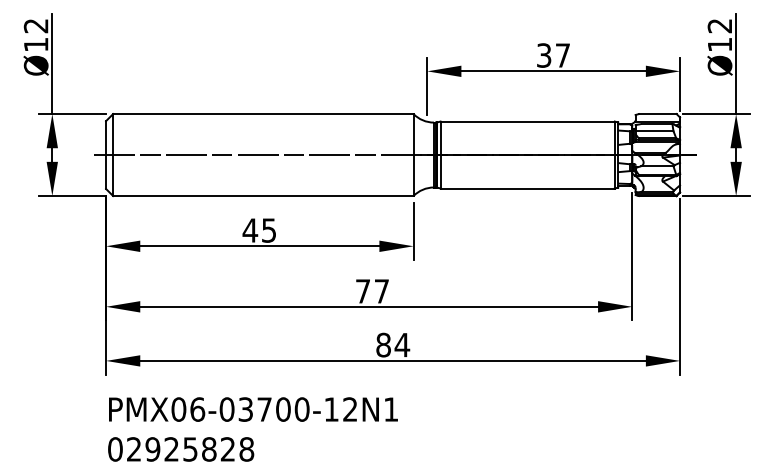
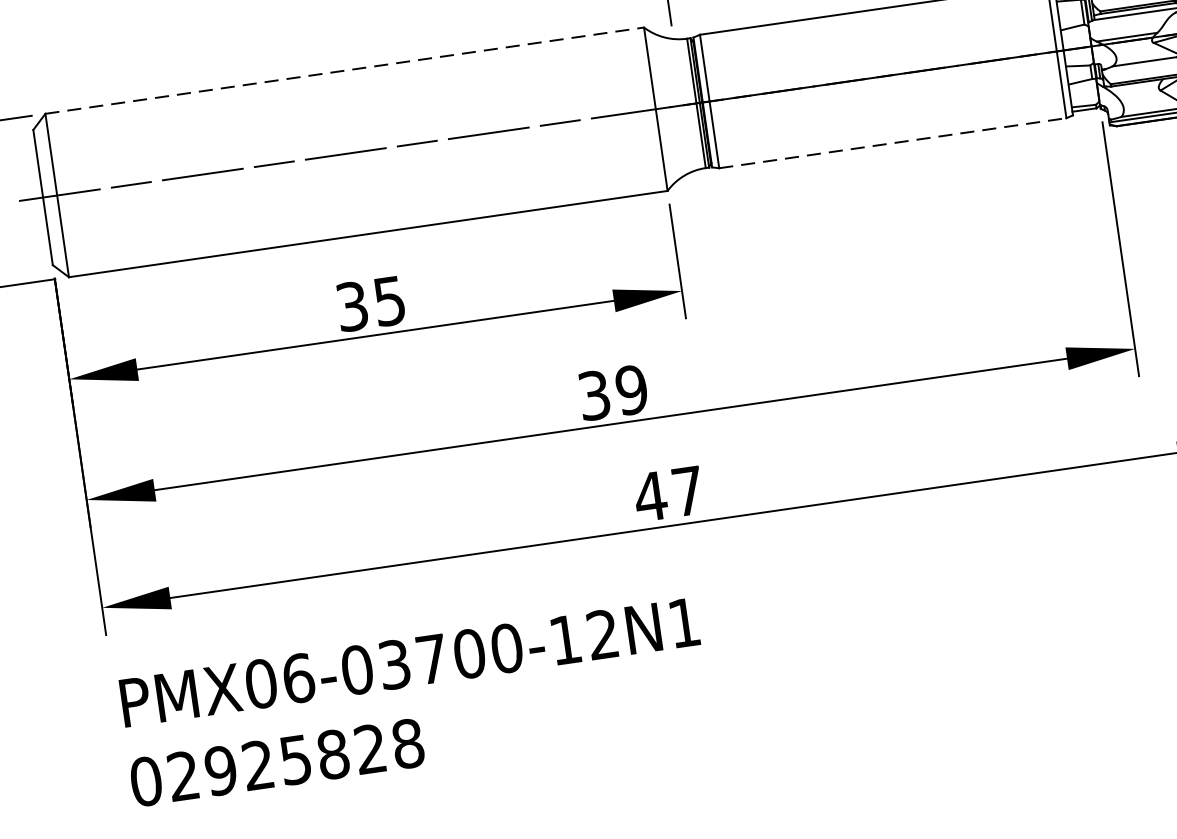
line: (263, 114) -> (345, 71), solid -> dashed
line: (528, 188) -> (894, 142), solid -> dashed
text: (250, 230) -> (352, 306), 45 -> 35
text: (372, 291) -> (613, 392), 77 -> 39
text: (392, 344) -> (668, 492), 84 -> 47

